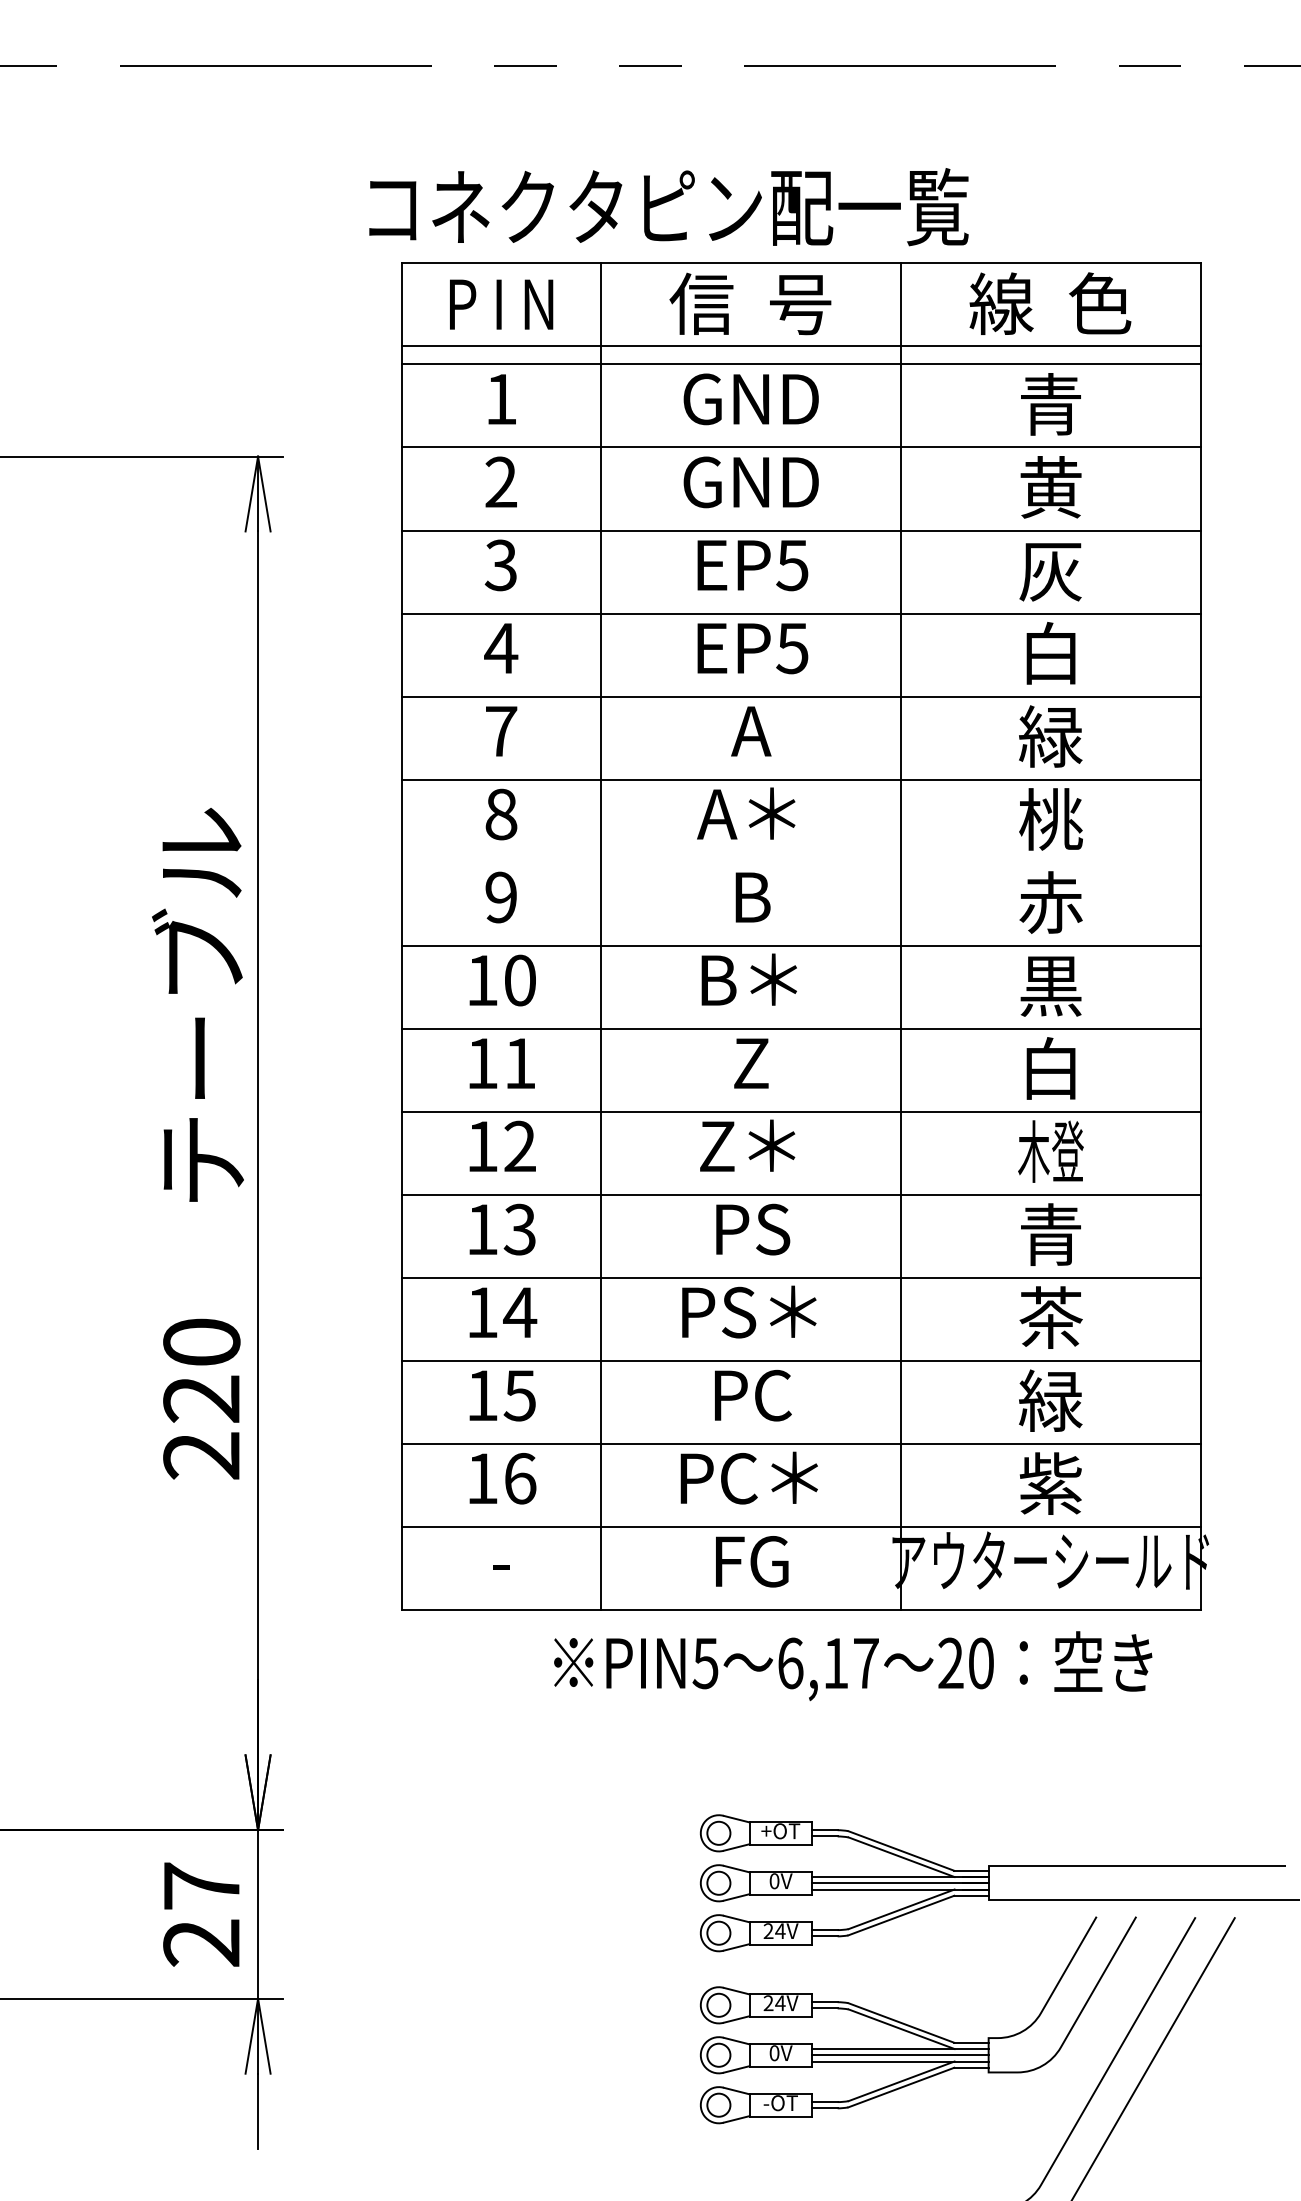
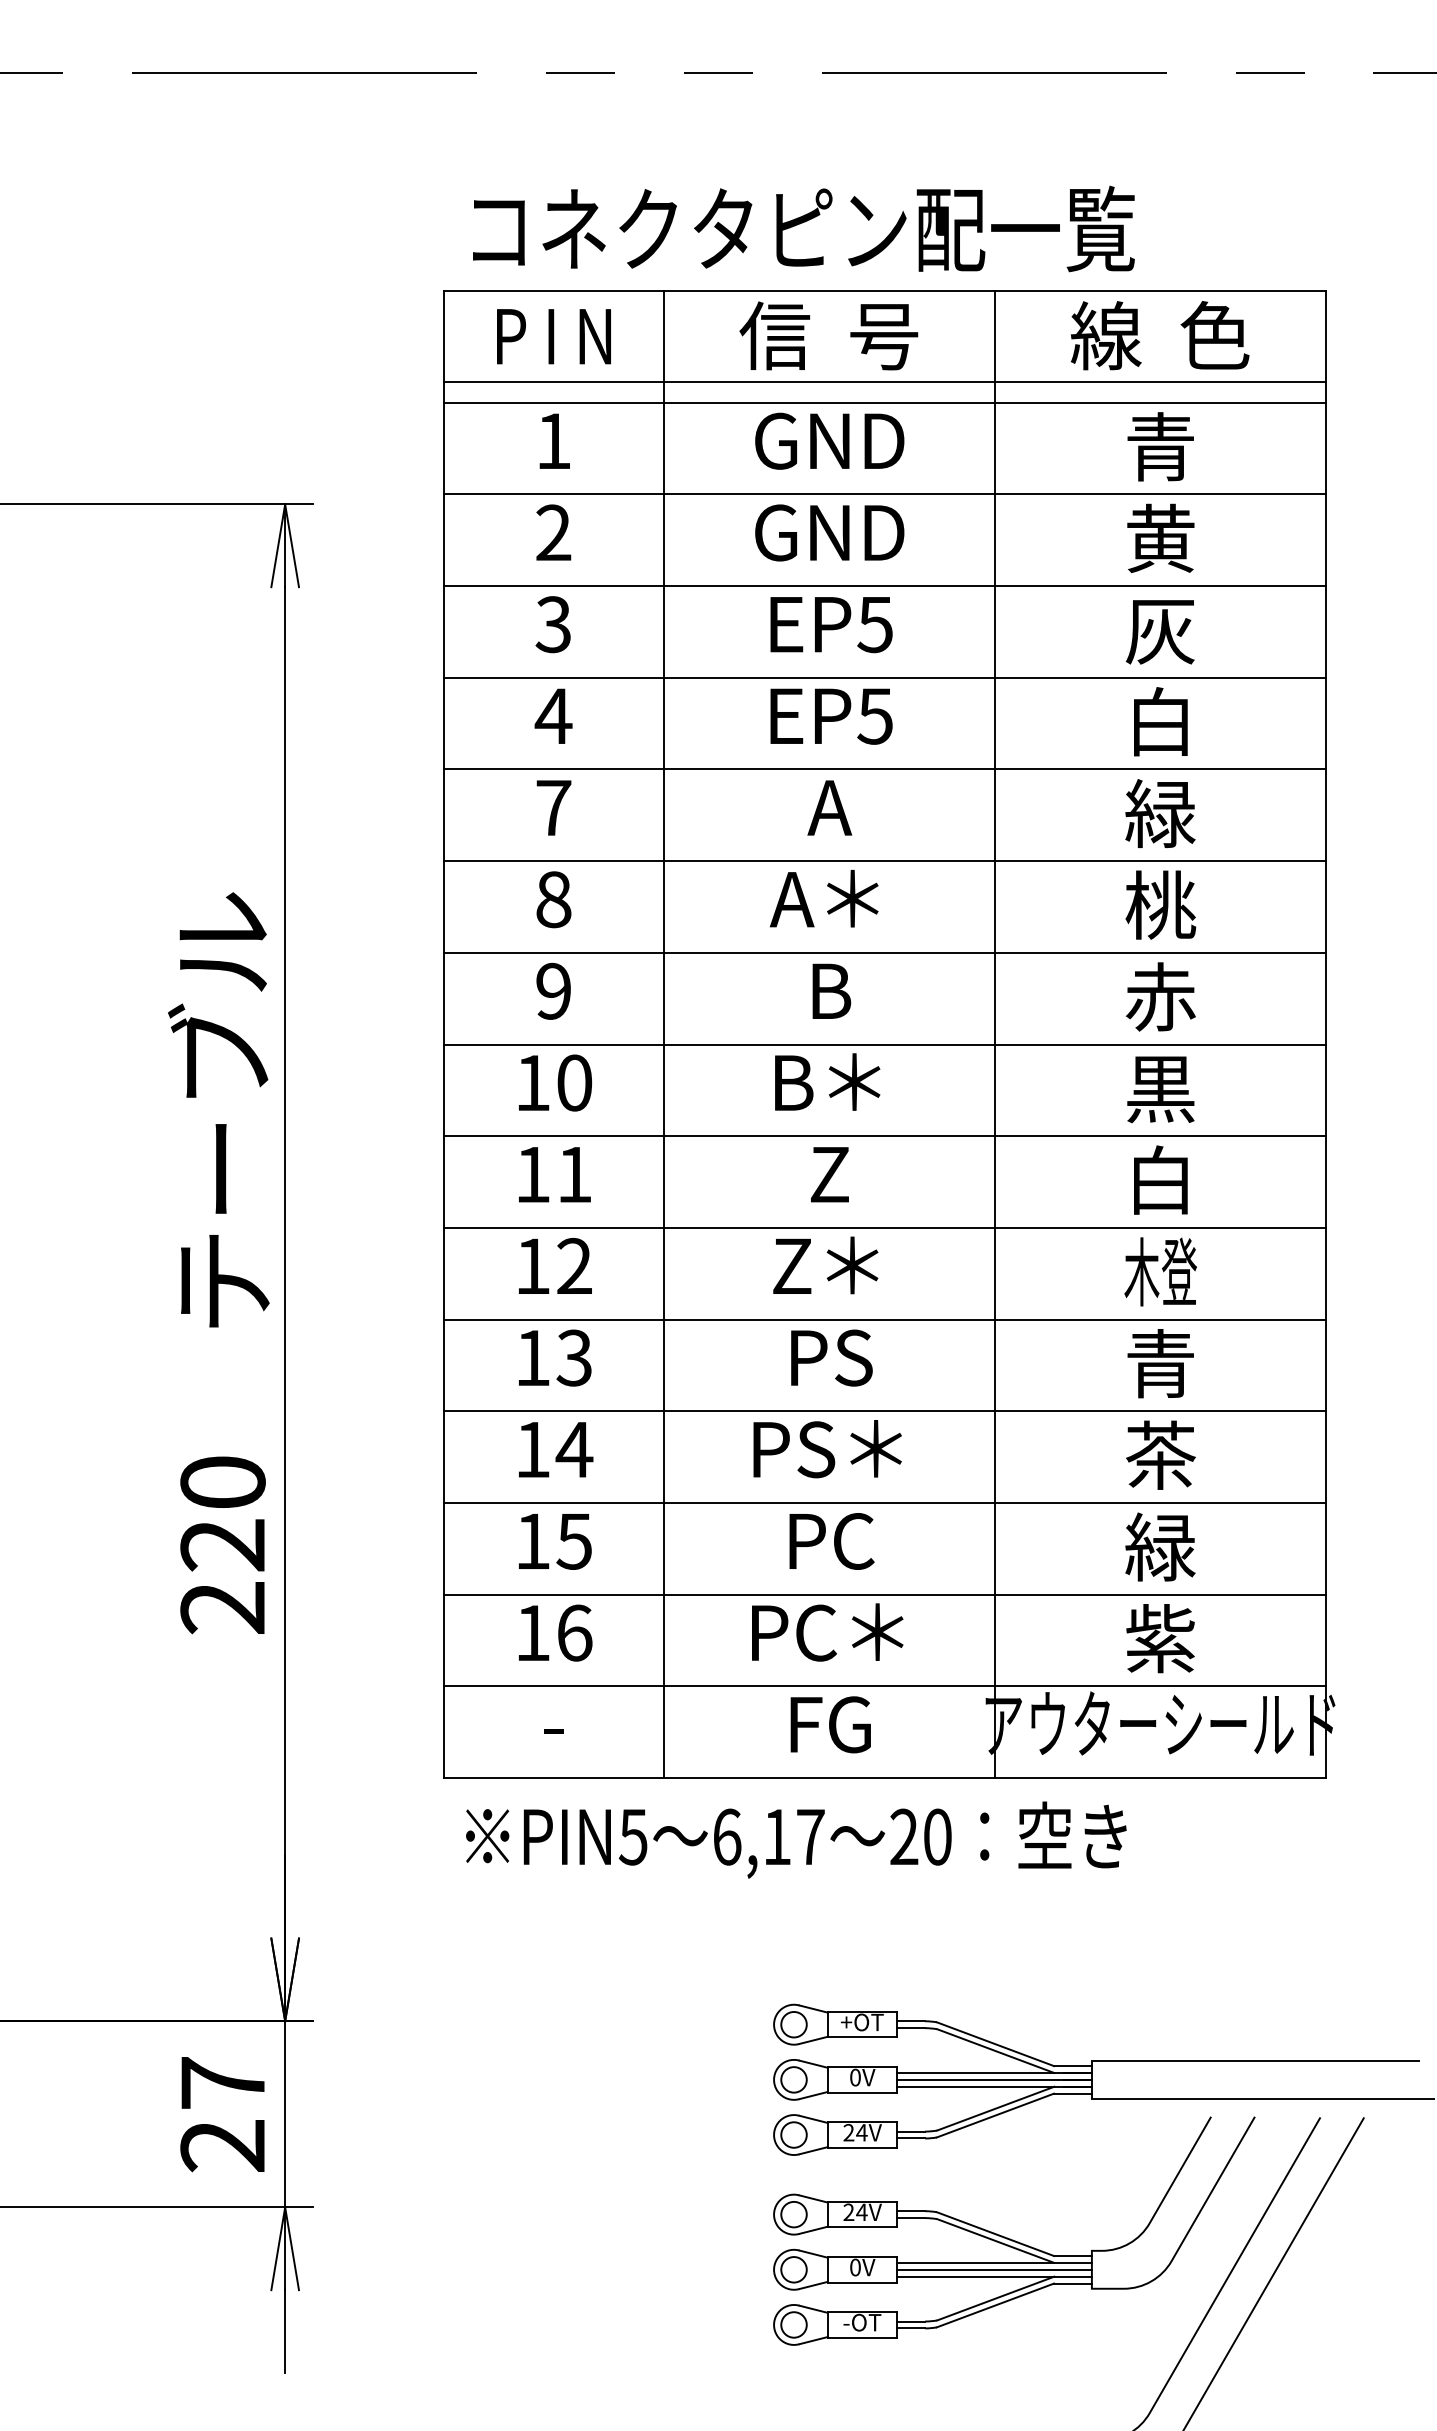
text: (668, 206) -> (803, 228), moved
line: (800, 862) -> (884, 952), added
text: (853, 1665) -> (796, 1839), moved

